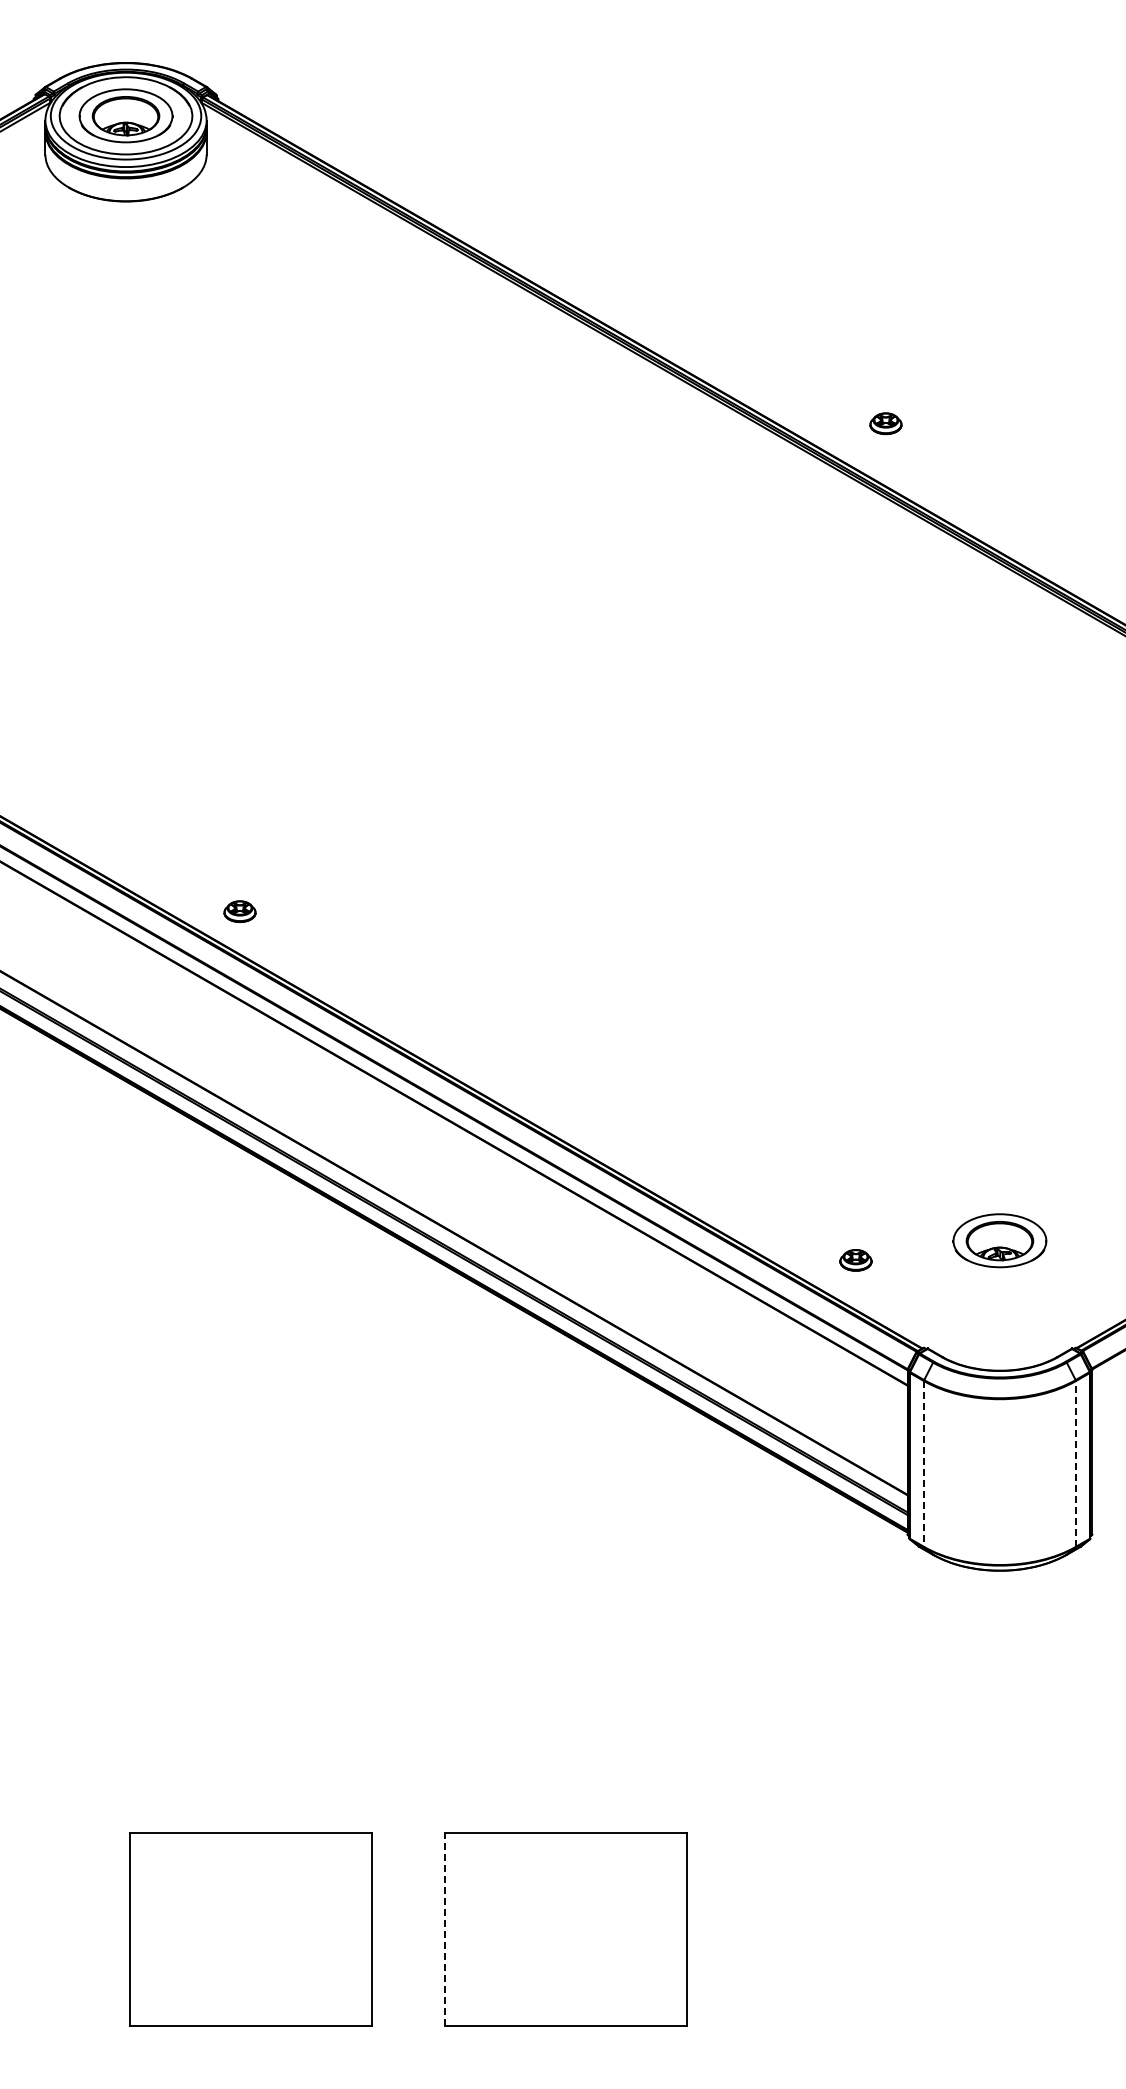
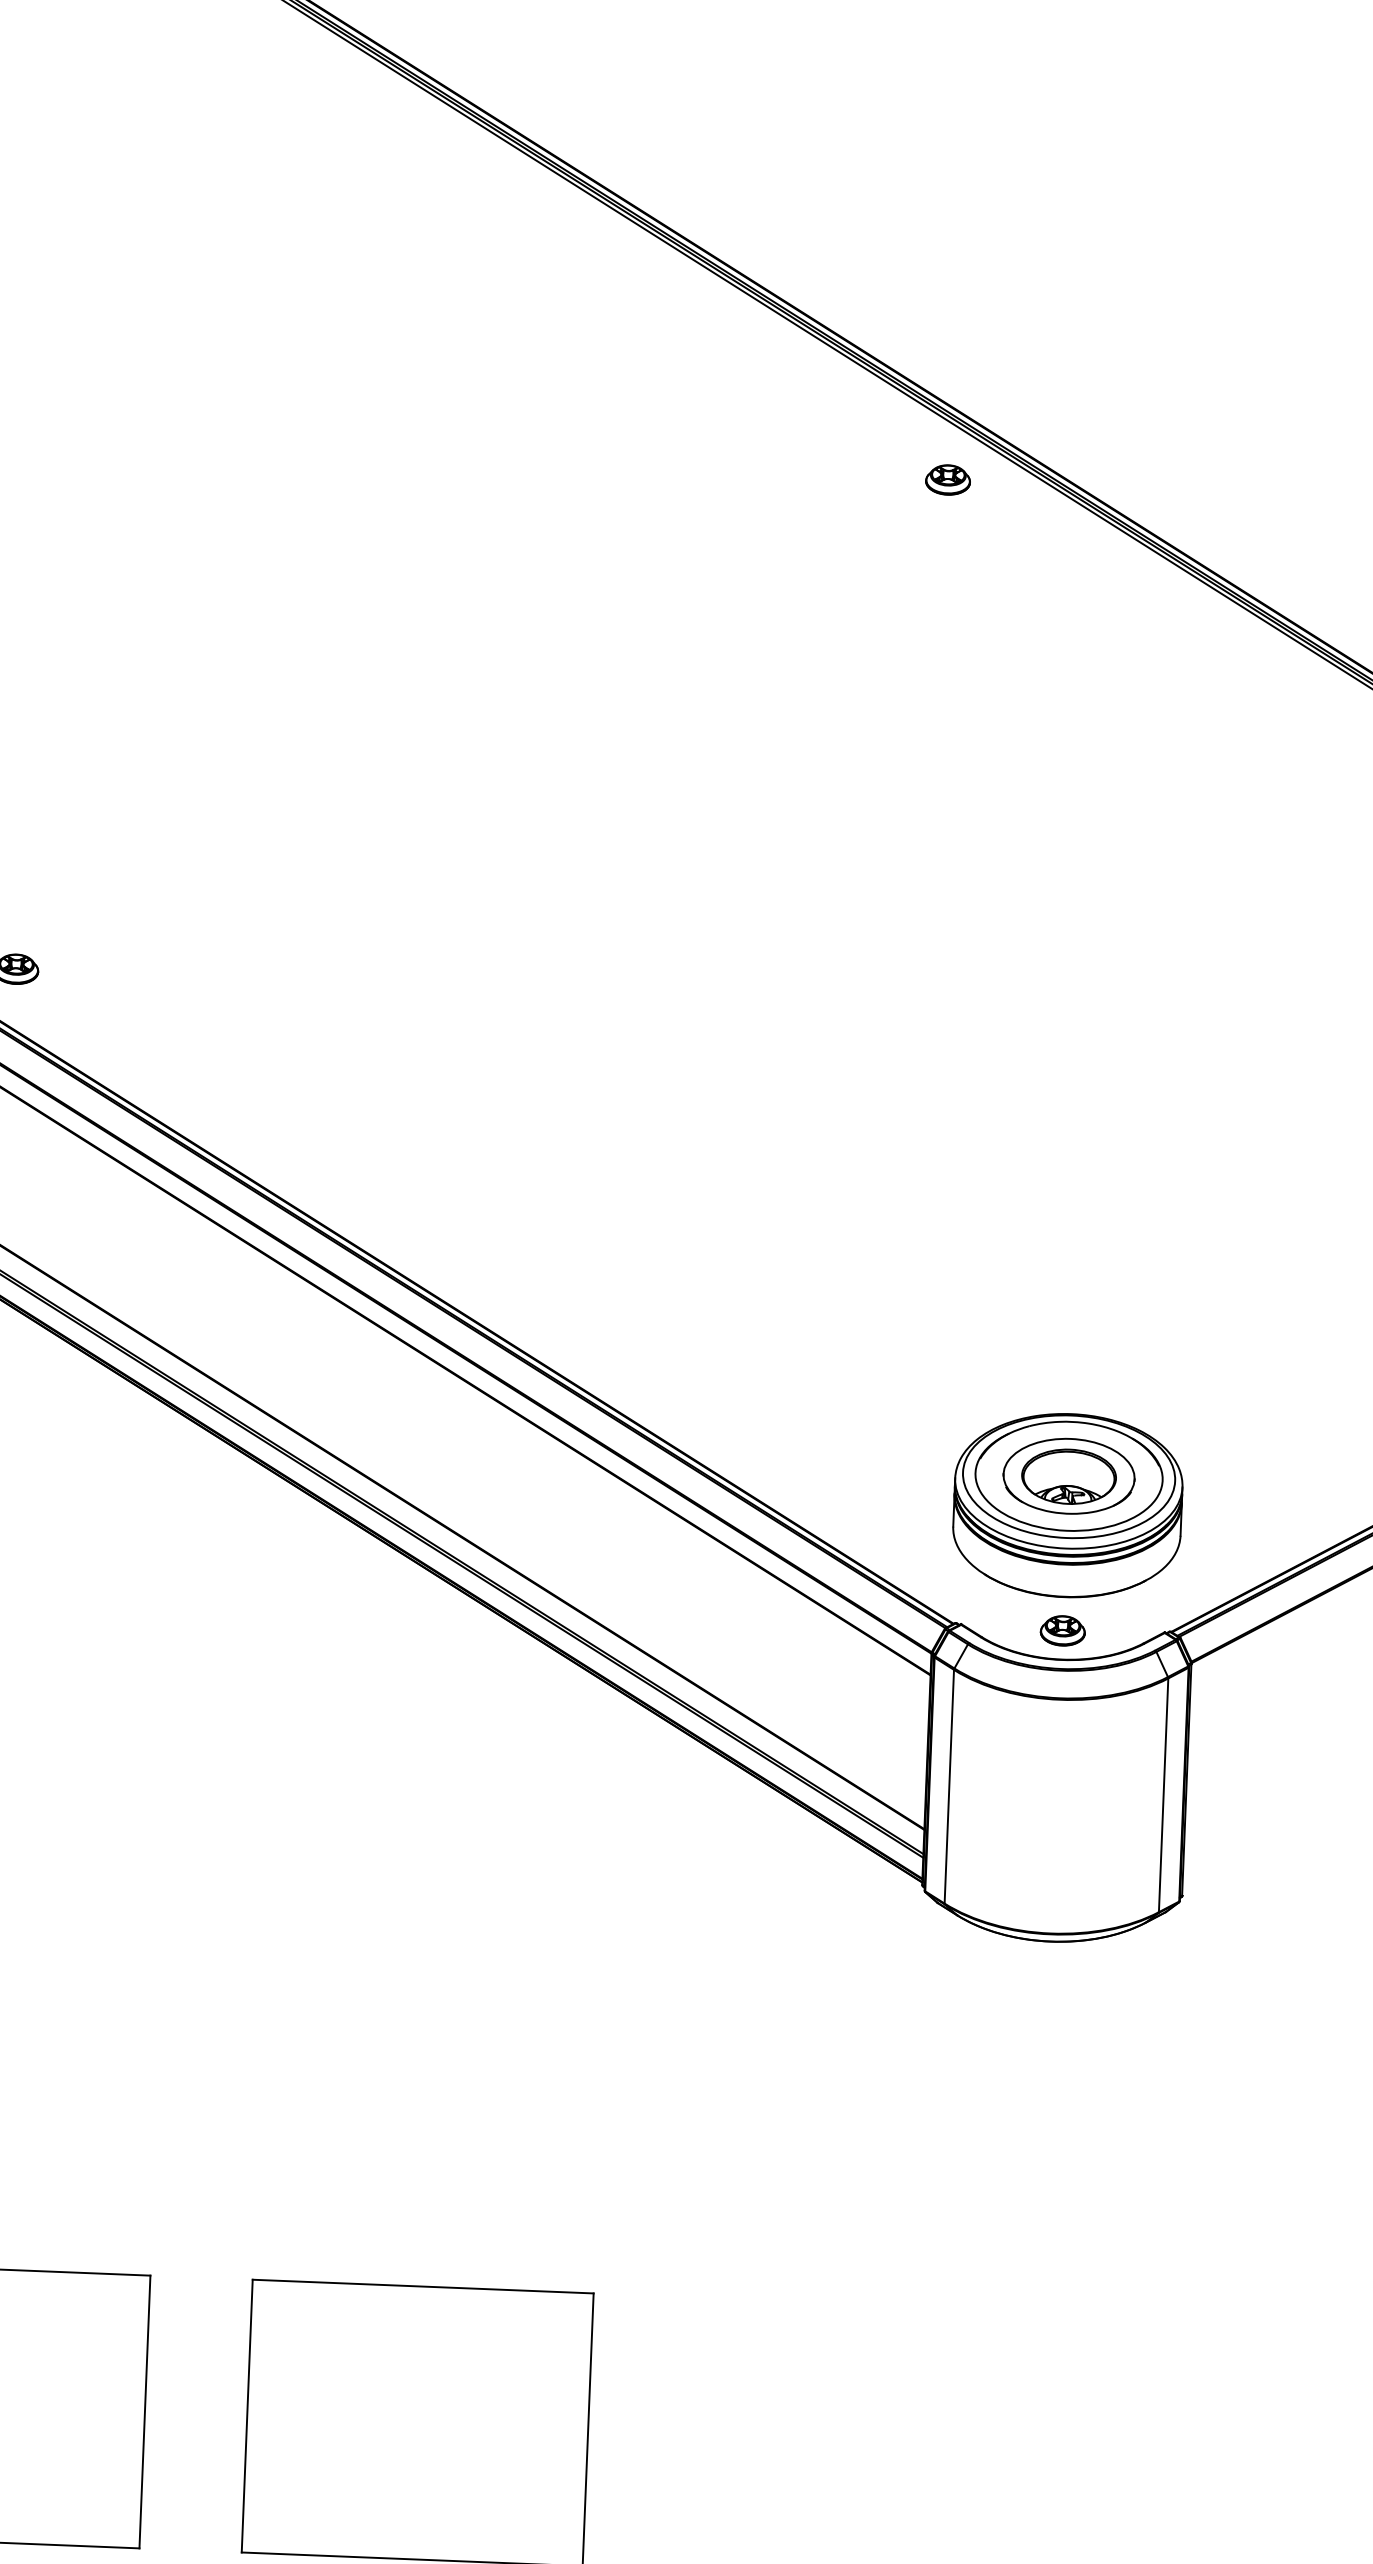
part: (885, 423) -> (947, 479), moved
part: (855, 1260) -> (1062, 1631), moved
part: (999, 1261) -> (1067, 1505), added
line: (923, 1463) -> (948, 1786), dashed -> solid
line: (1075, 1463) -> (1163, 1794), dashed -> solid
line: (444, 1929) -> (246, 2415), dashed -> solid

